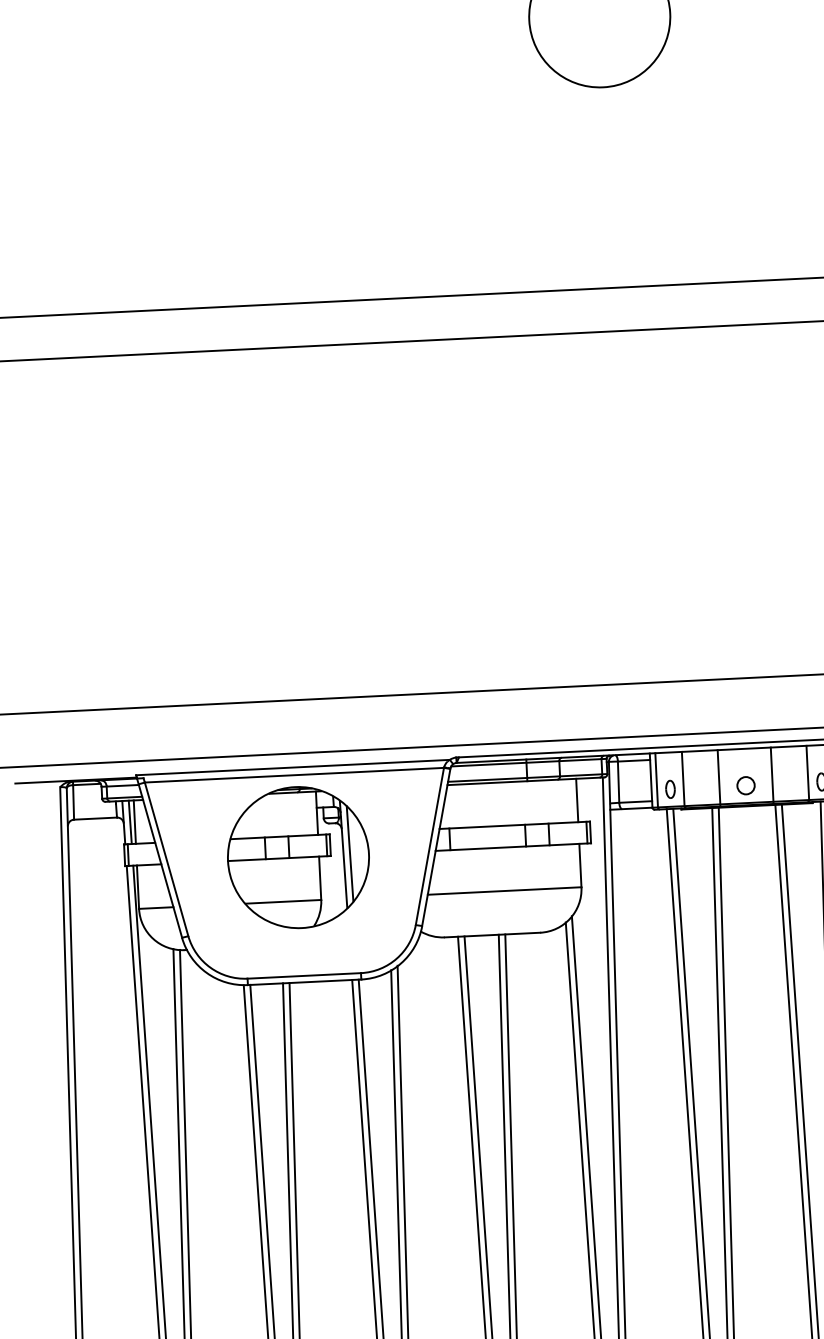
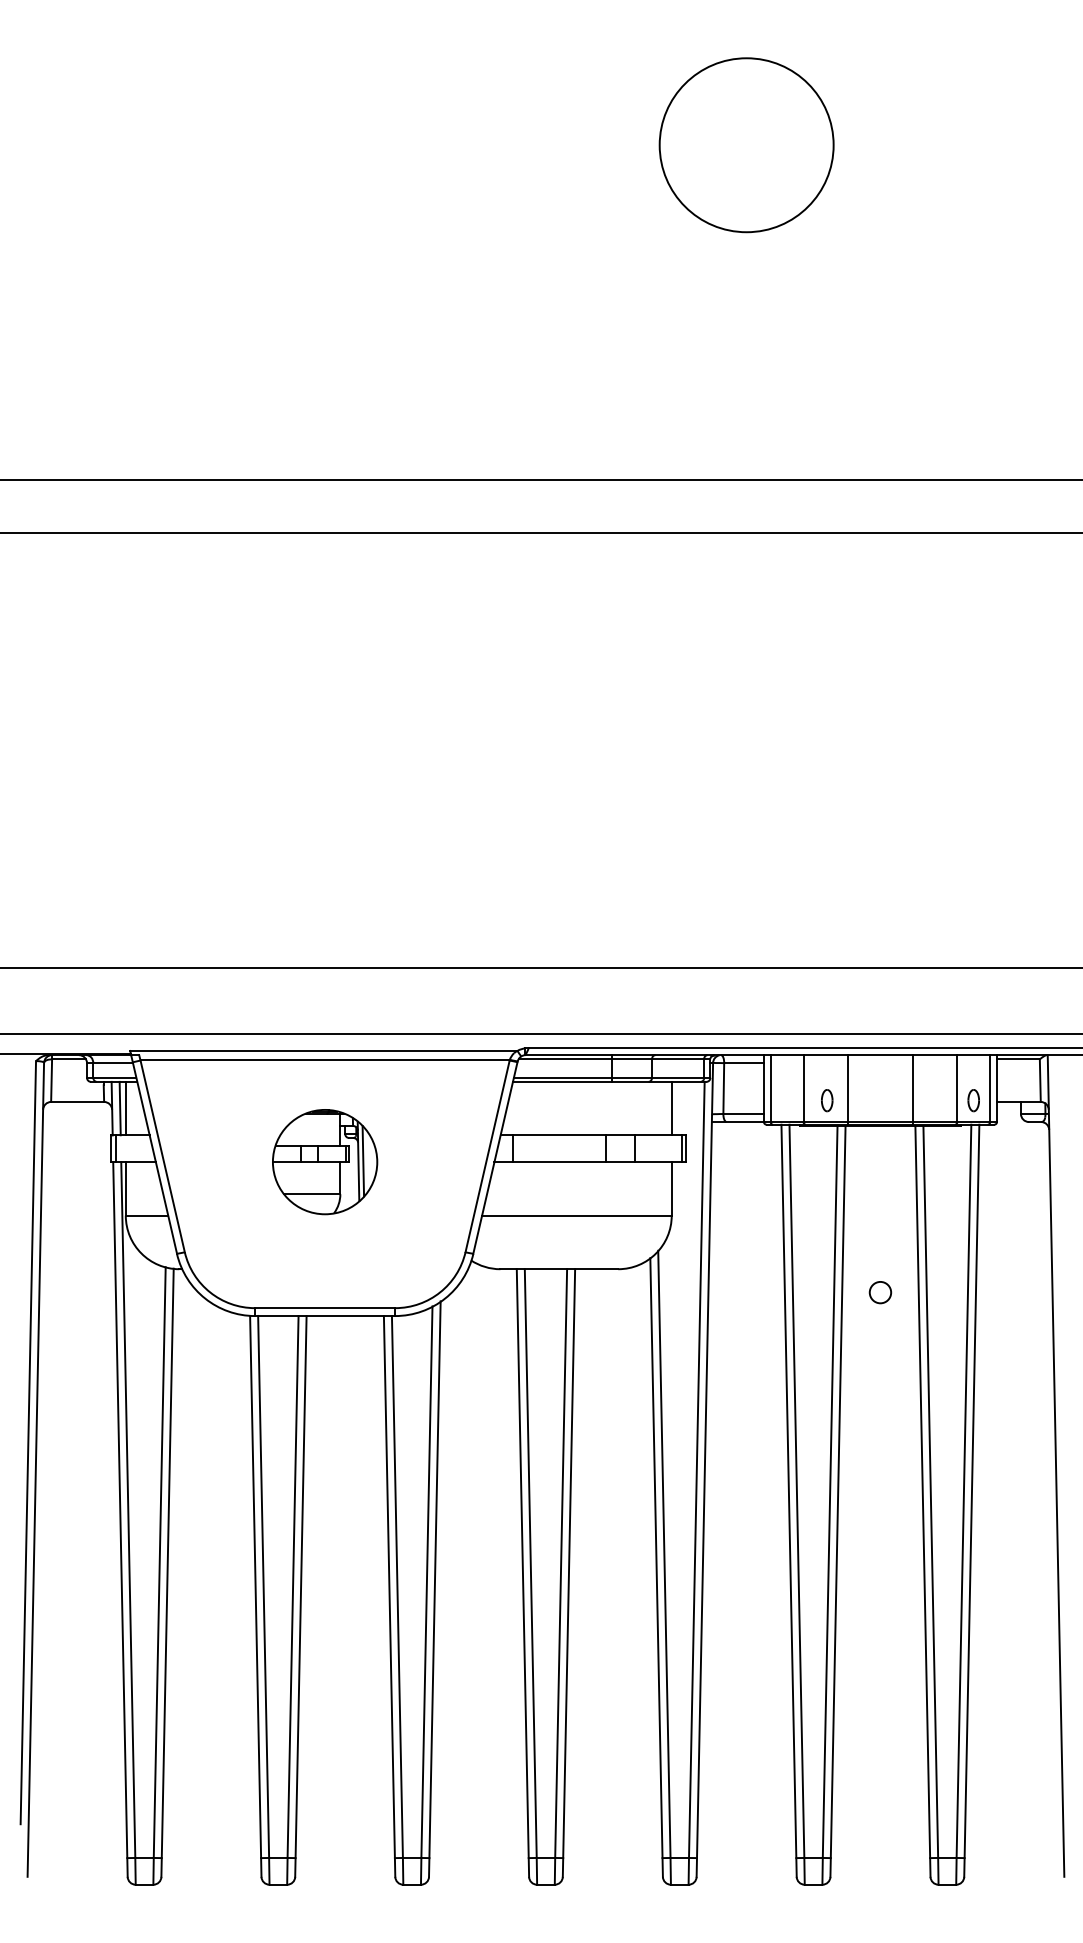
circle: (746, 785) -> (880, 1292), moved
part: (670, 789) -> (827, 1100), moved
part: (297, 857) -> (324, 1161), size x0.6

